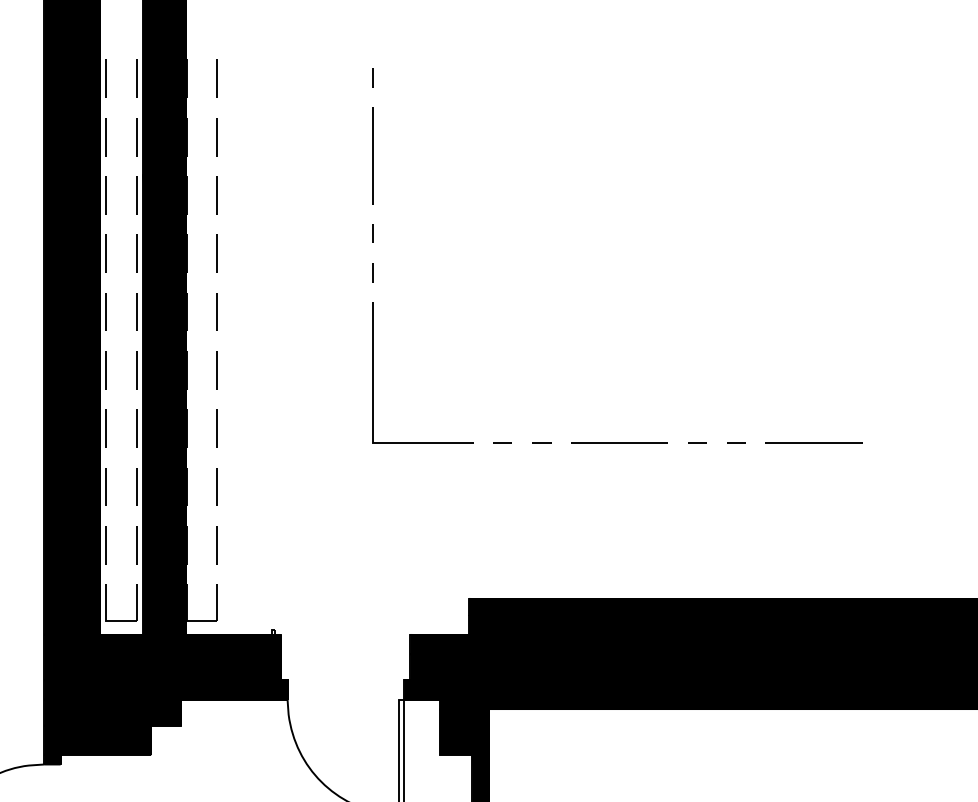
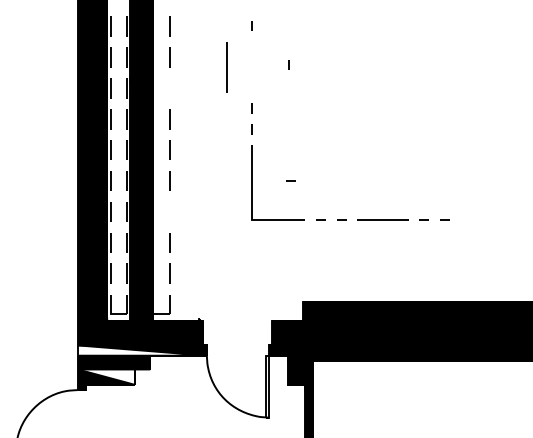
line: (441, 150) -> (288, 64), added
line: (371, 156) -> (226, 67), moved
line: (217, 195) -> (169, 88), removed
line: (445, 369) -> (290, 180), added
line: (217, 427) -> (169, 211), removed
line: (813, 442) -> (485, 219), removed
fill: (164, 689) -> (141, 350), removed
fill: (96, 738) -> (105, 376), removed

